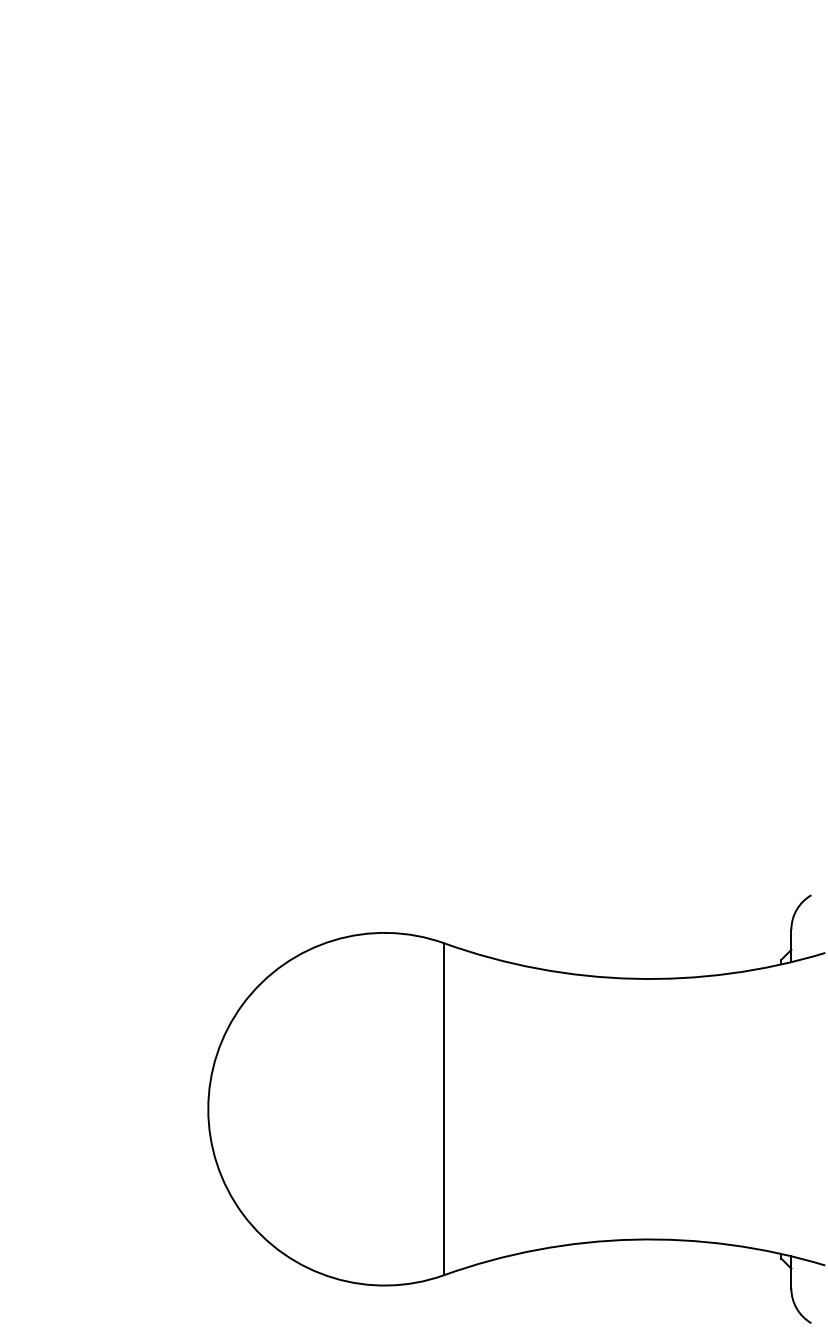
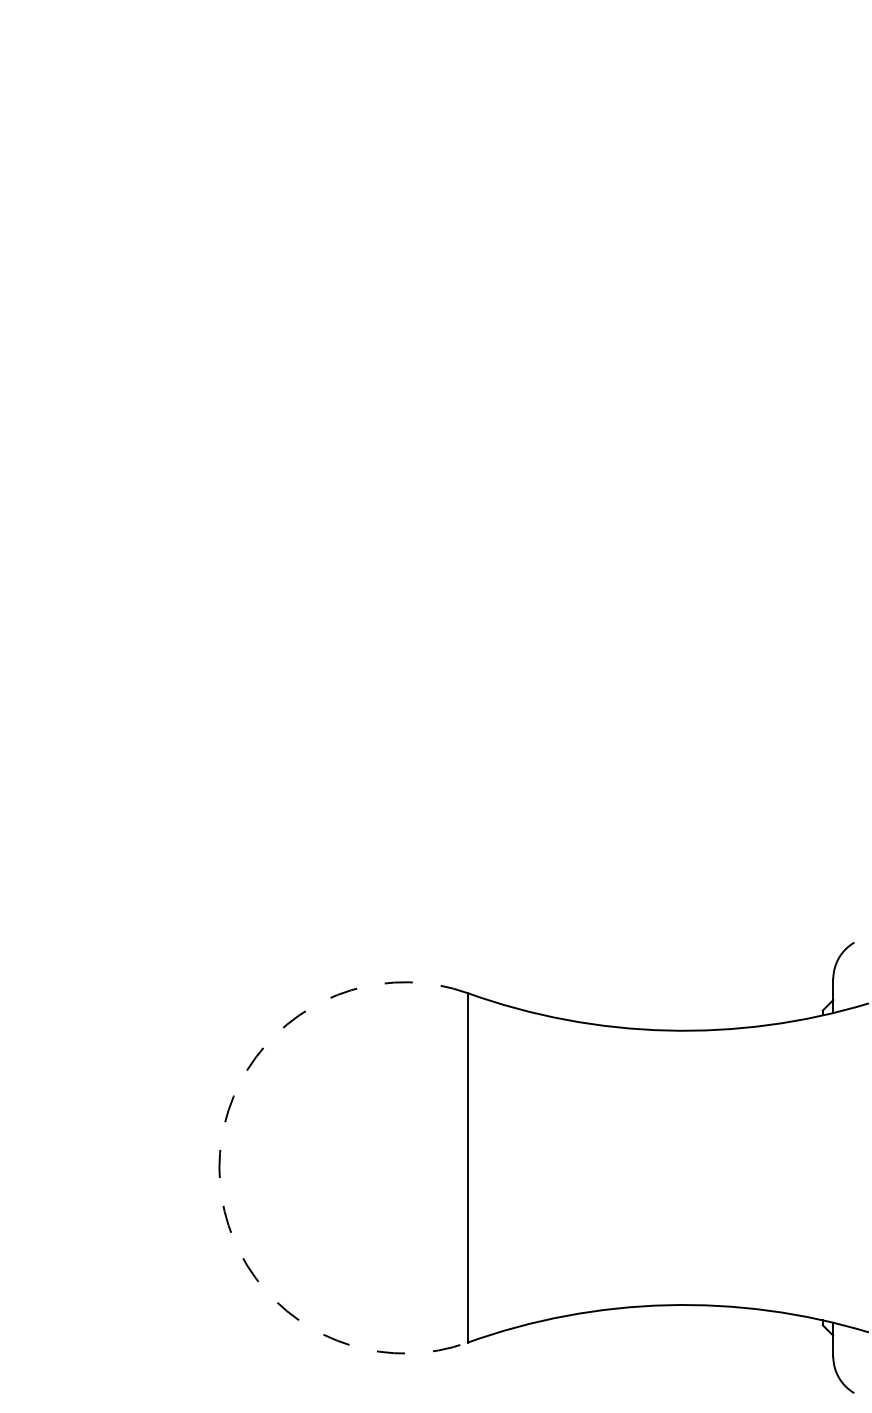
arc: (208, 1108) -> (219, 1167), solid -> dashed

